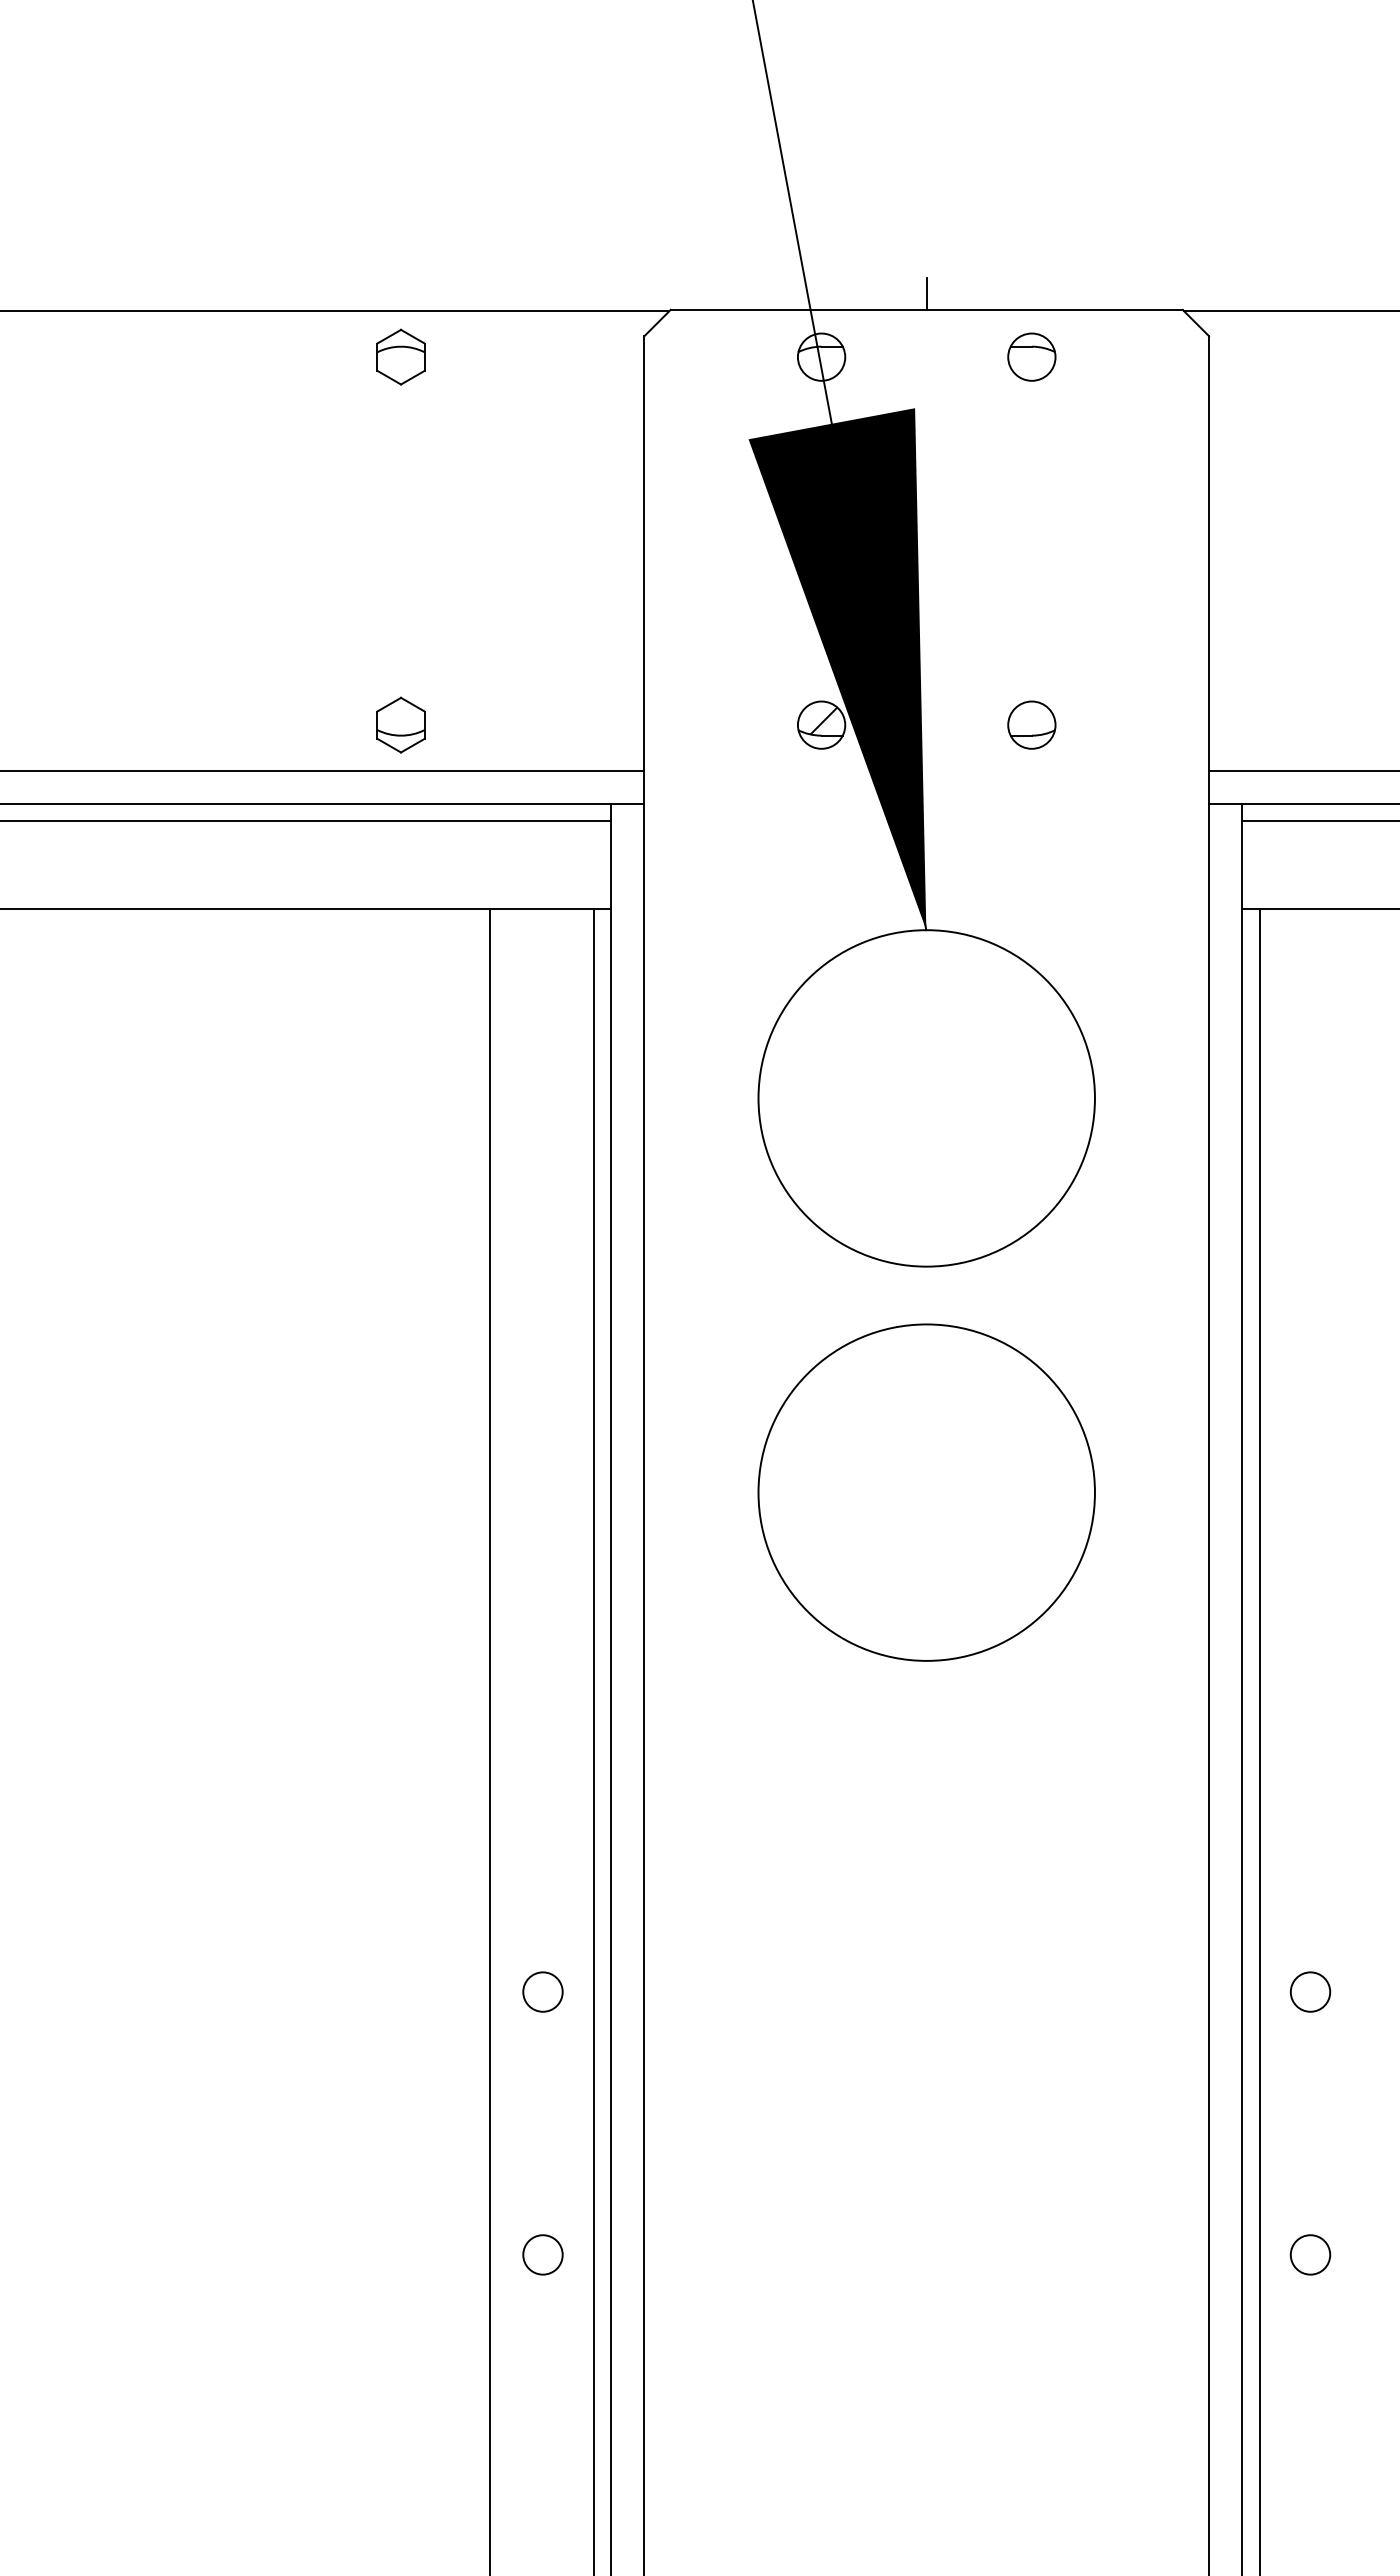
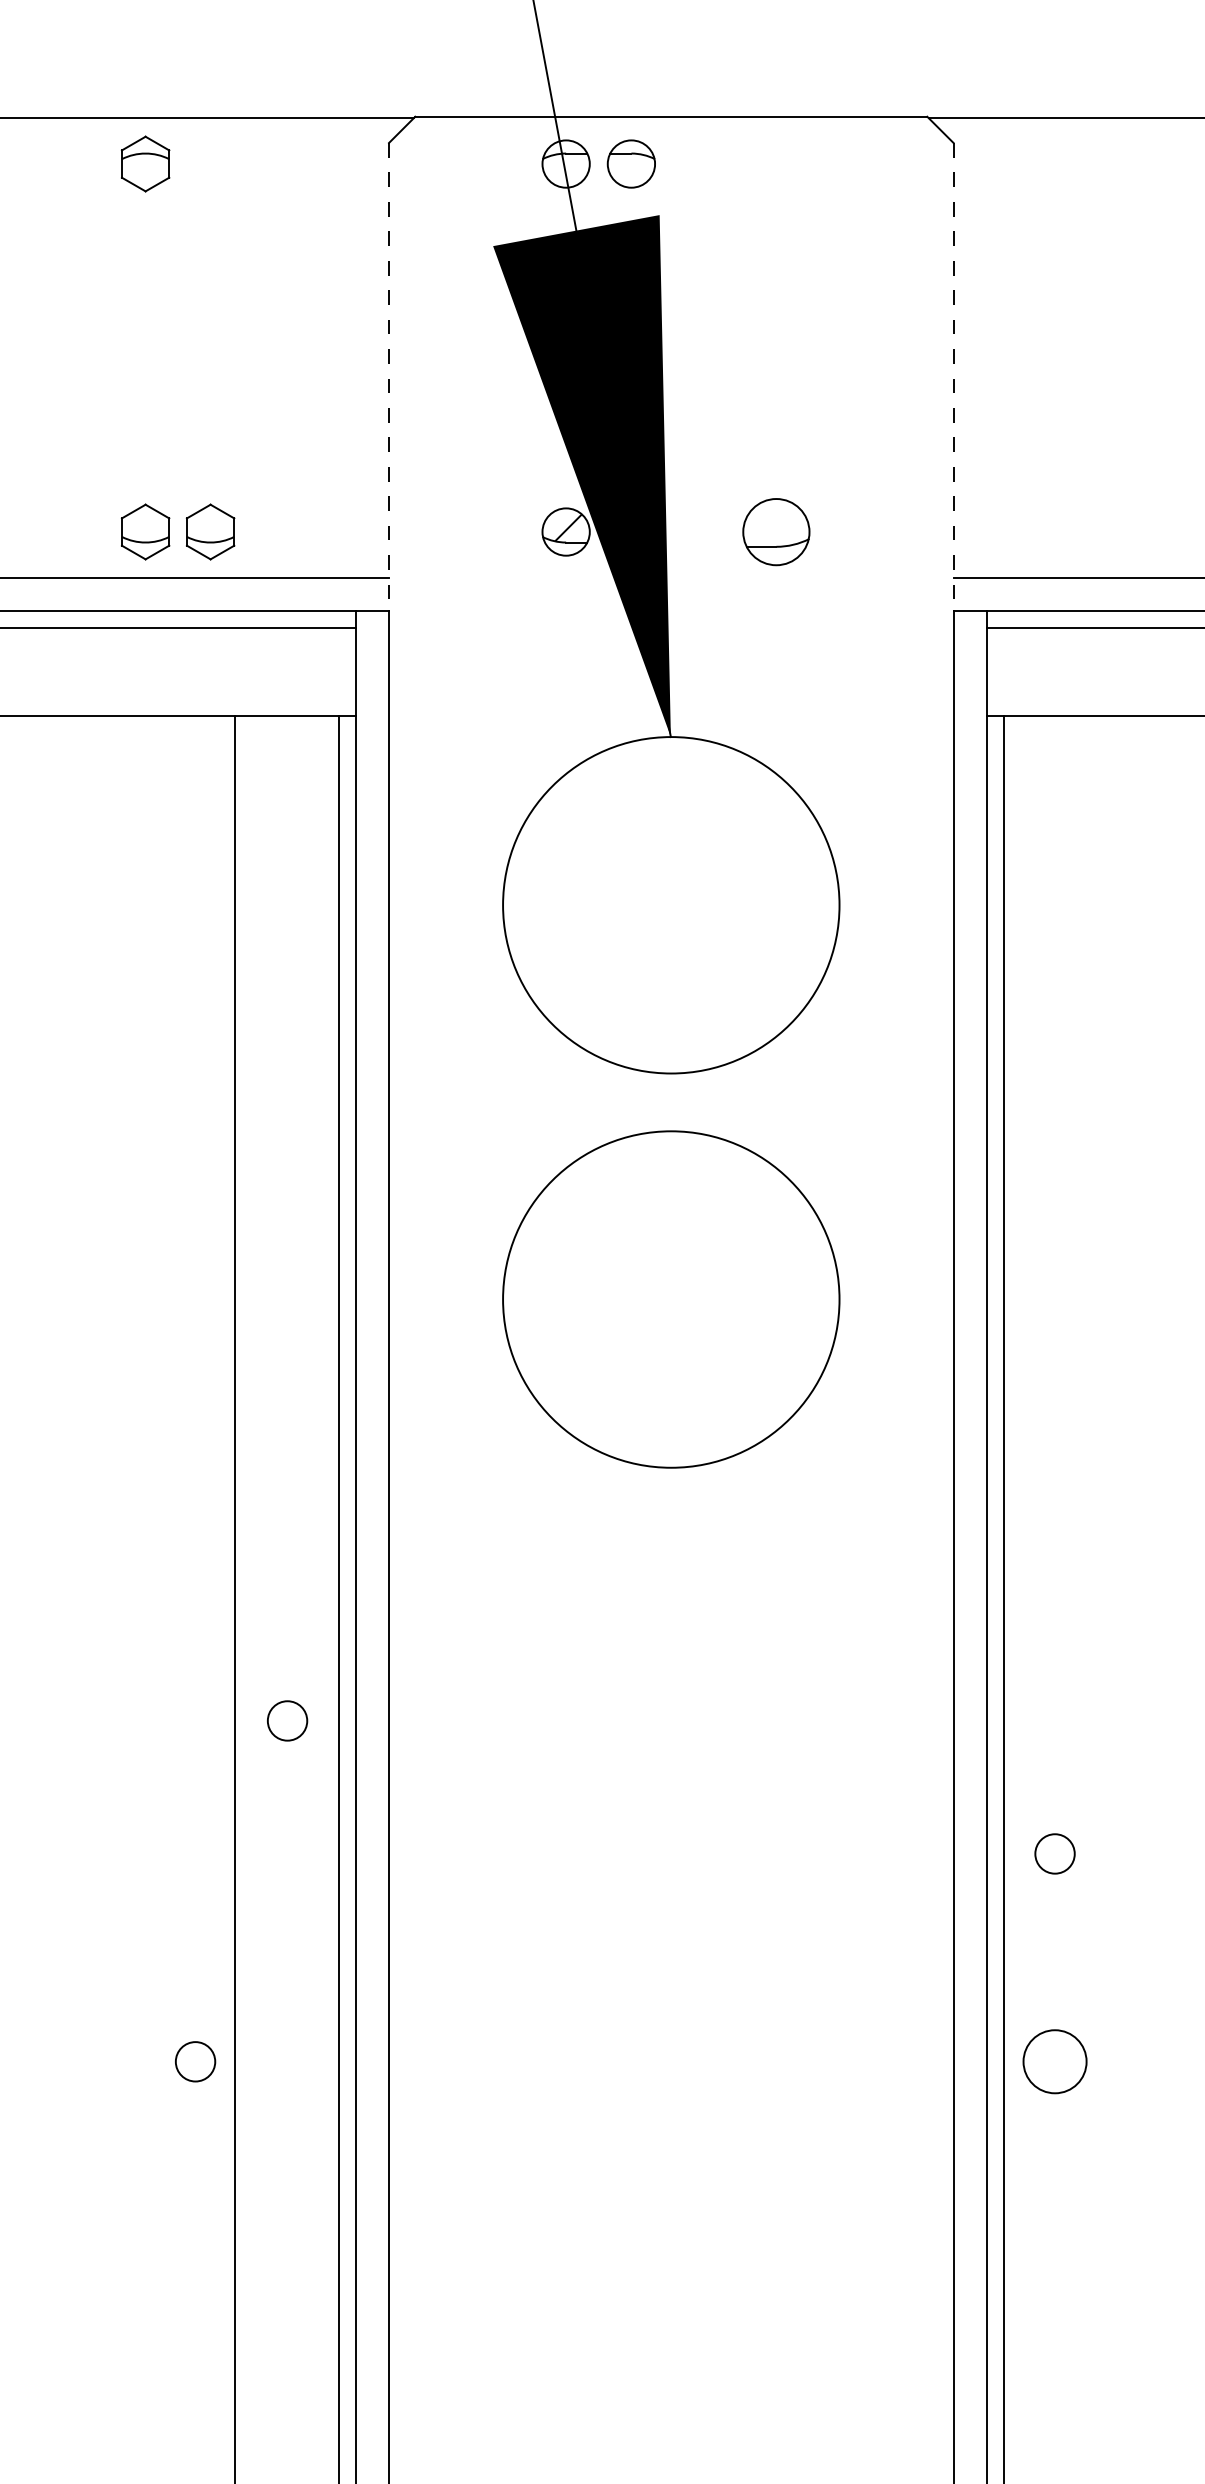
line: (926, 293) -> (671, 100), removed
part: (1031, 356) -> (631, 163), moved
line: (644, 570) -> (389, 377), solid -> dashed
line: (1209, 570) -> (954, 377), solid -> dashed
part: (465, 724) -> (210, 531), added
part: (1031, 724) -> (776, 531), size x1.4
circle: (542, 1991) -> (287, 1720), moved
circle: (1310, 1991) -> (1055, 1853), moved
circle: (542, 2254) -> (195, 2061), moved
circle: (1310, 2254) -> (1055, 2061), size x1.6

